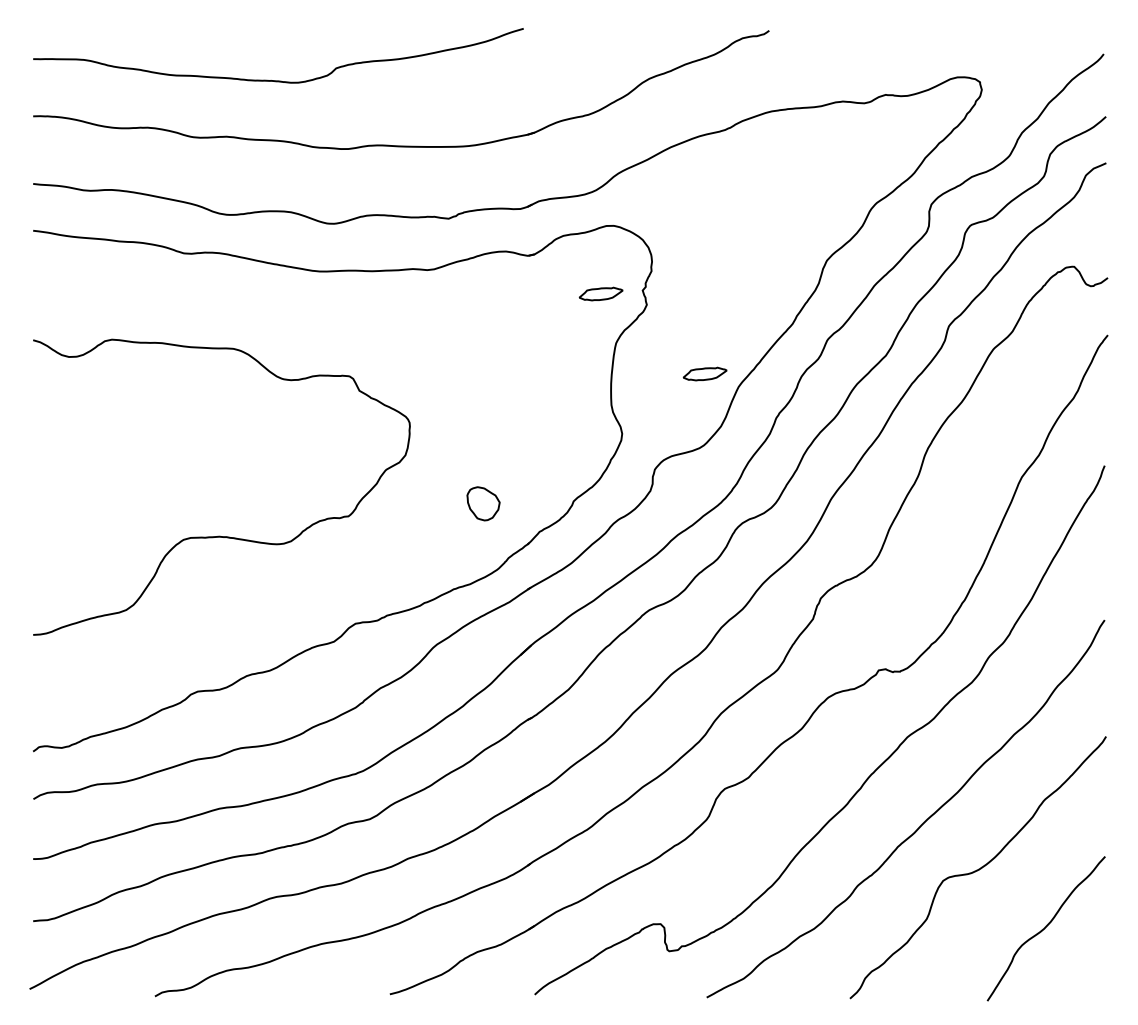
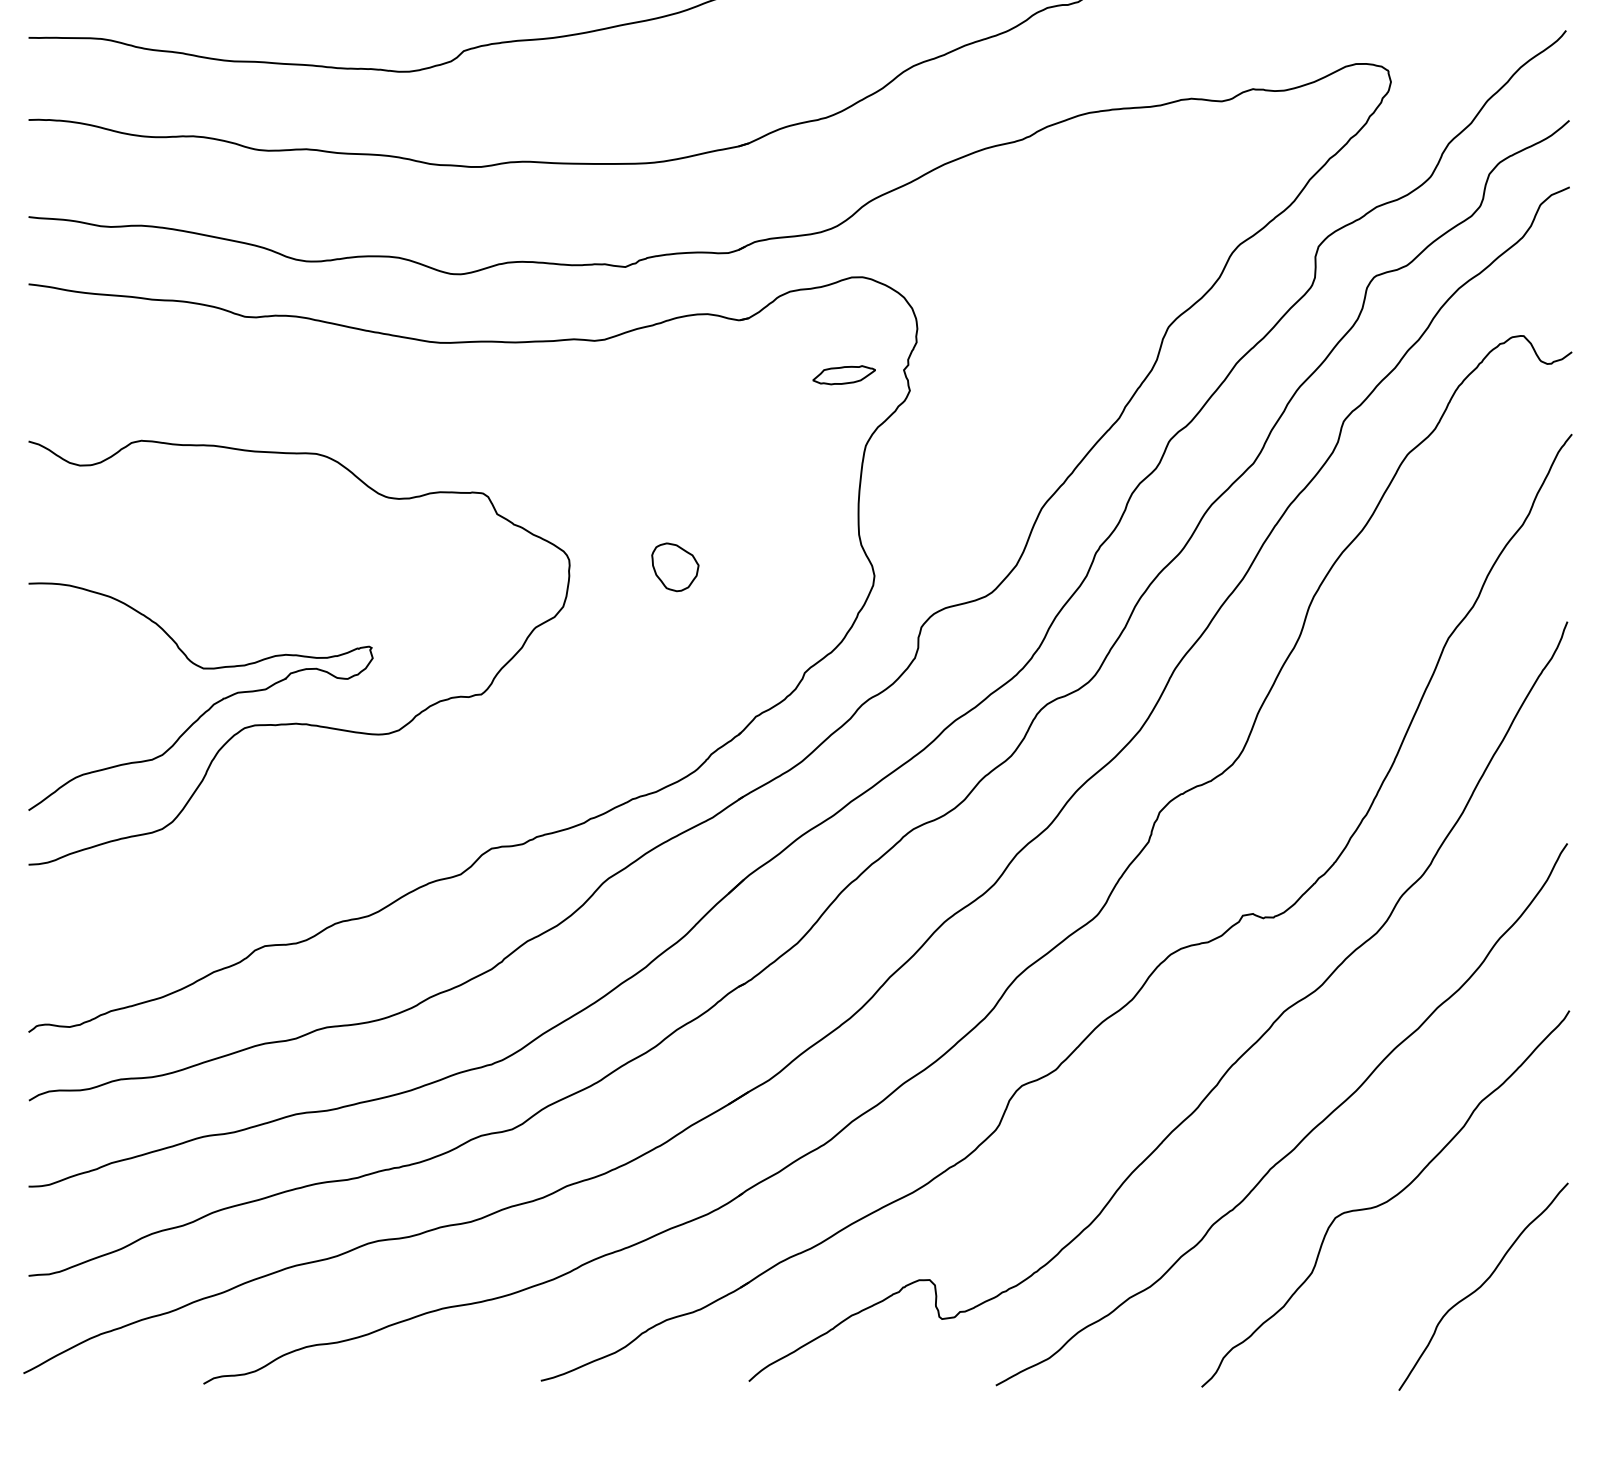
part: (704, 373) -> (992, 489), removed
part: (483, 503) -> (675, 566), moved
curve: (159, 524) -> (210, 706), added

